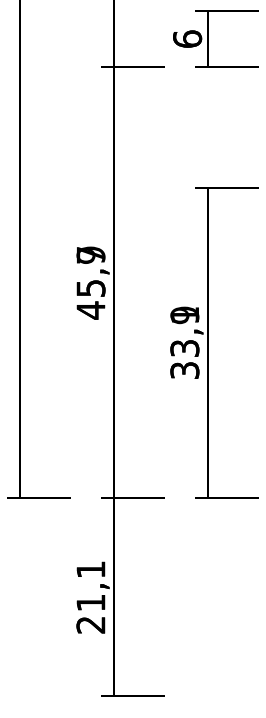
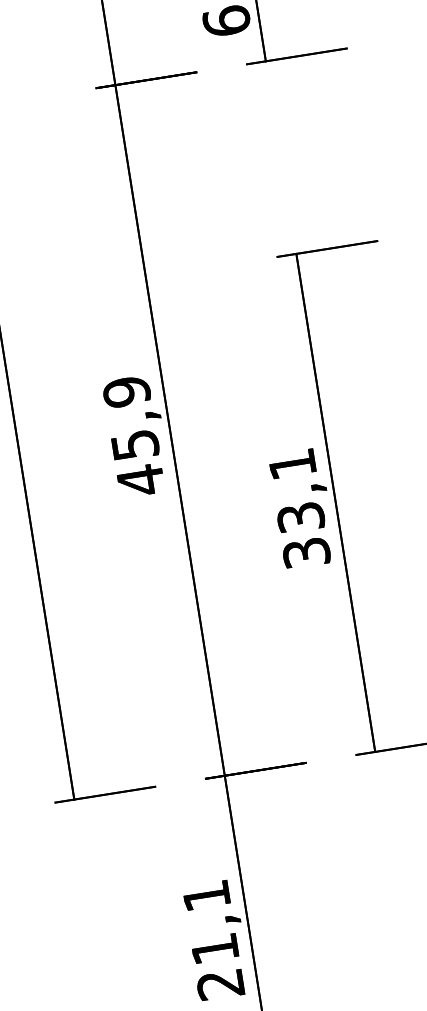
text: (90, 254) -> (125, 390), 45,7 -> 45,9
text: (184, 315) -> (291, 464), 33,9 -> 33,1

